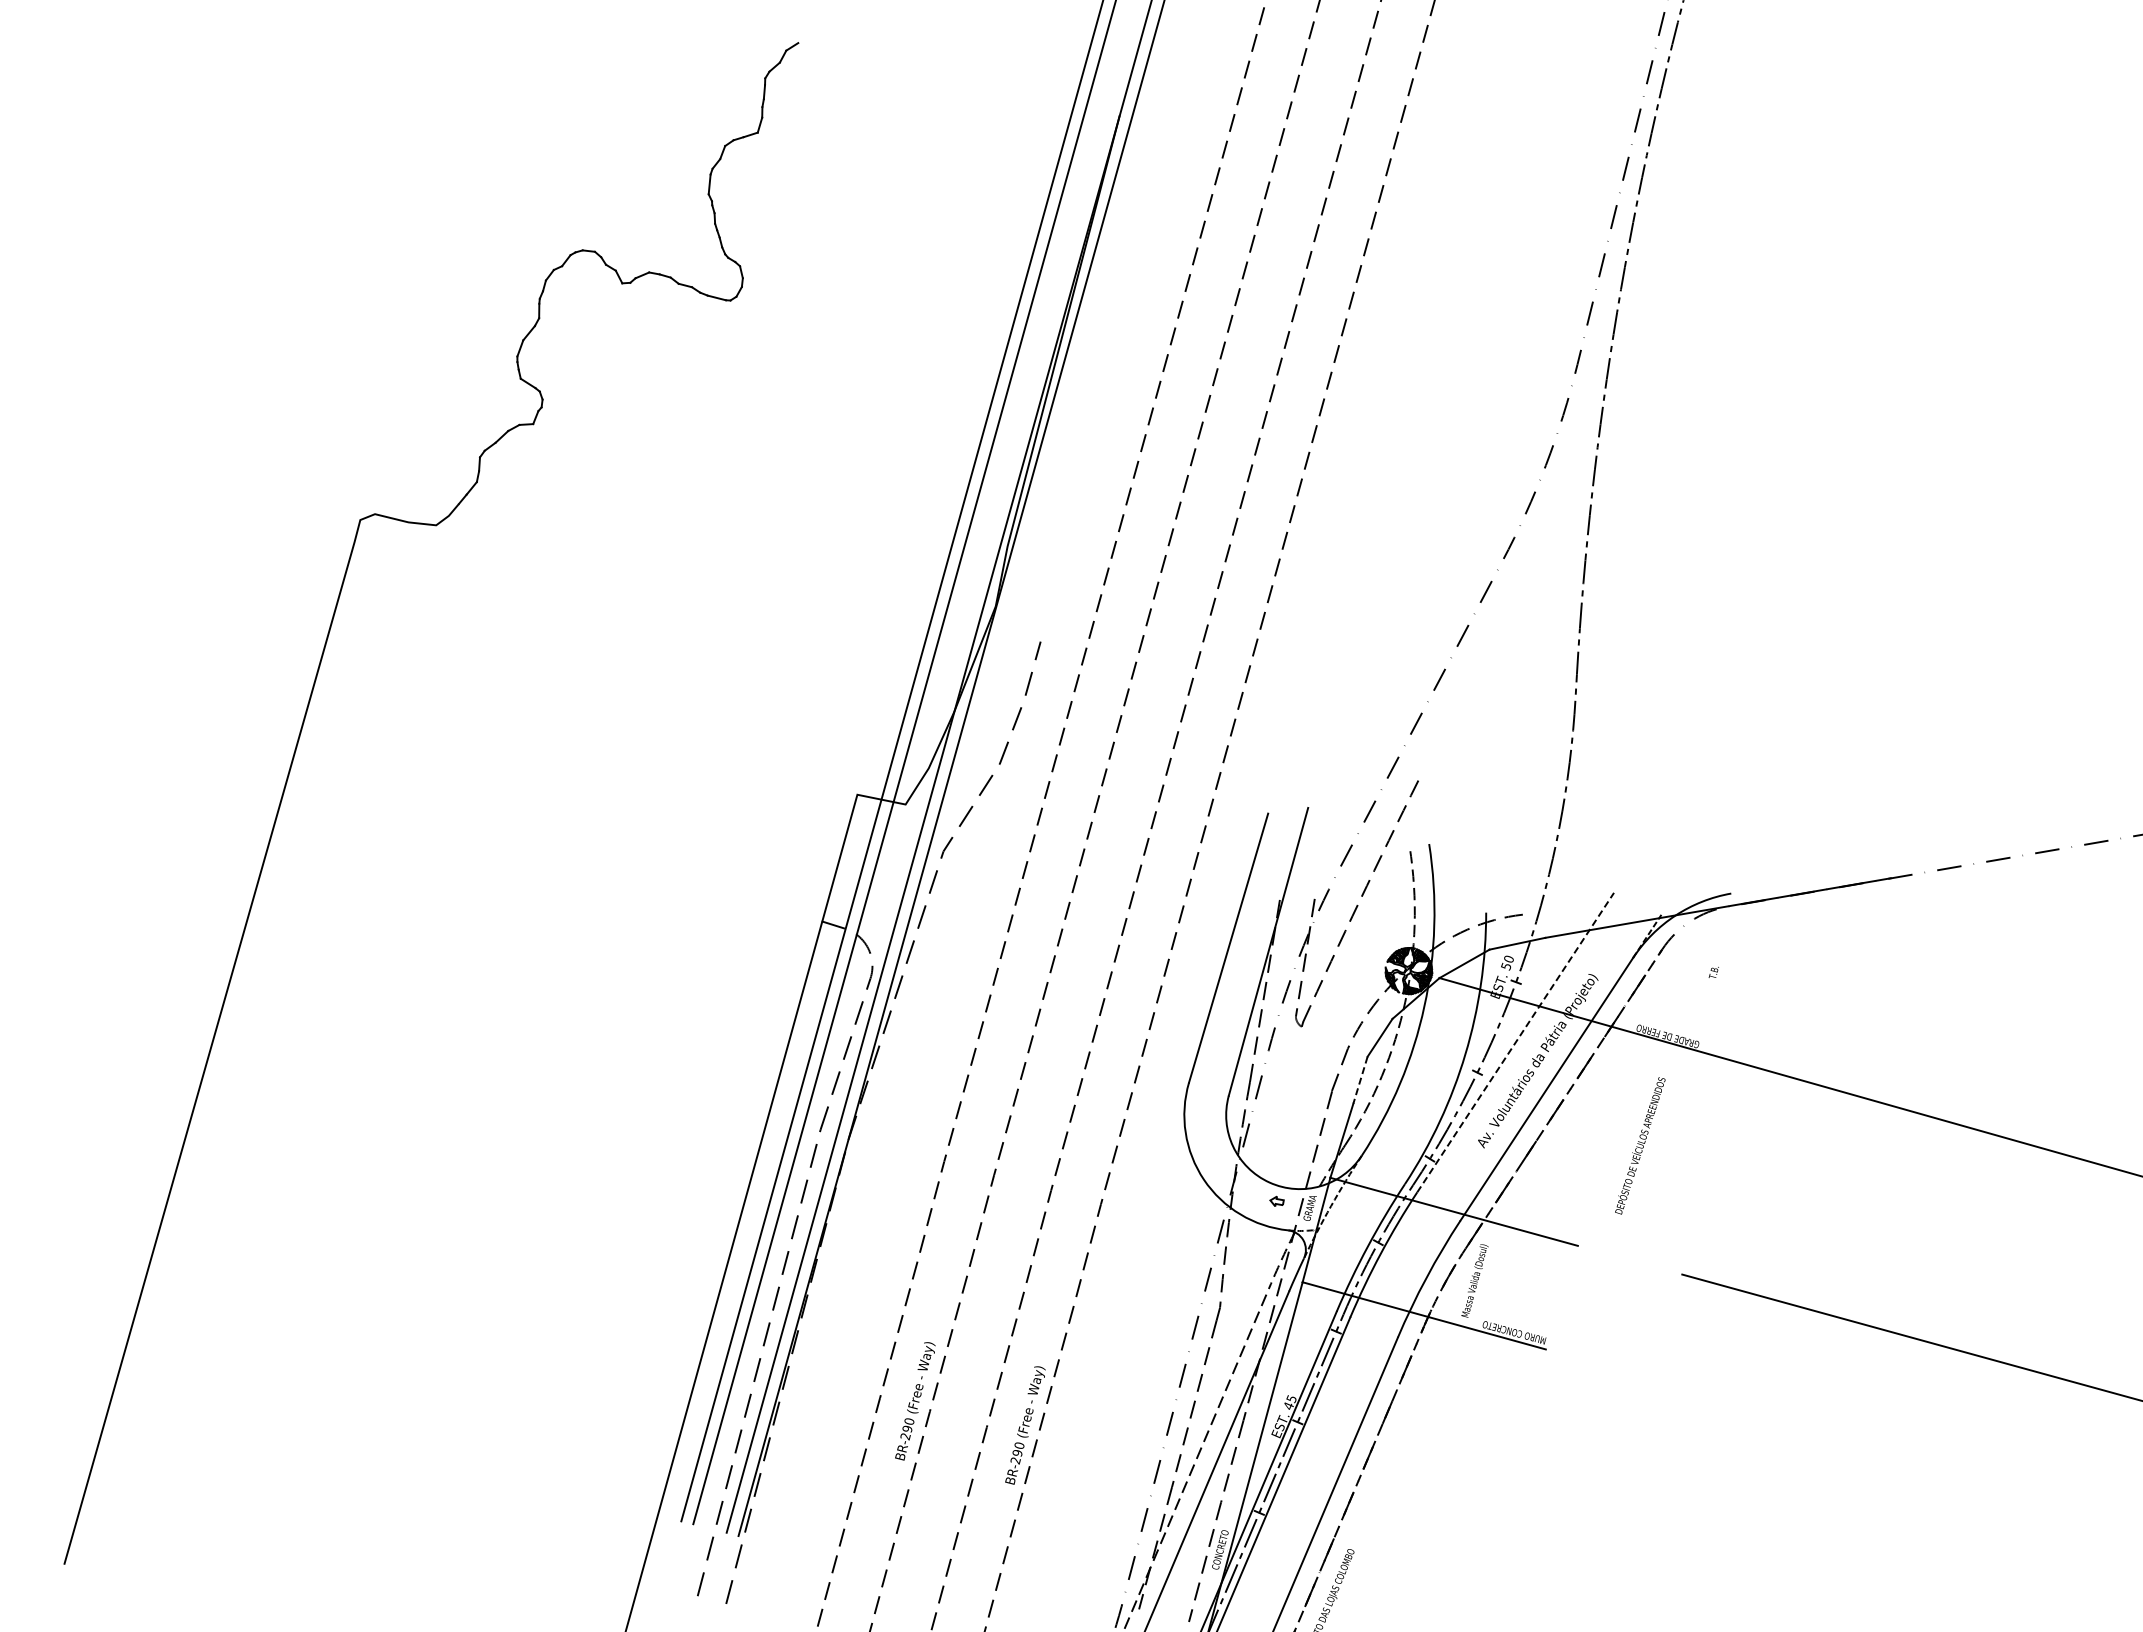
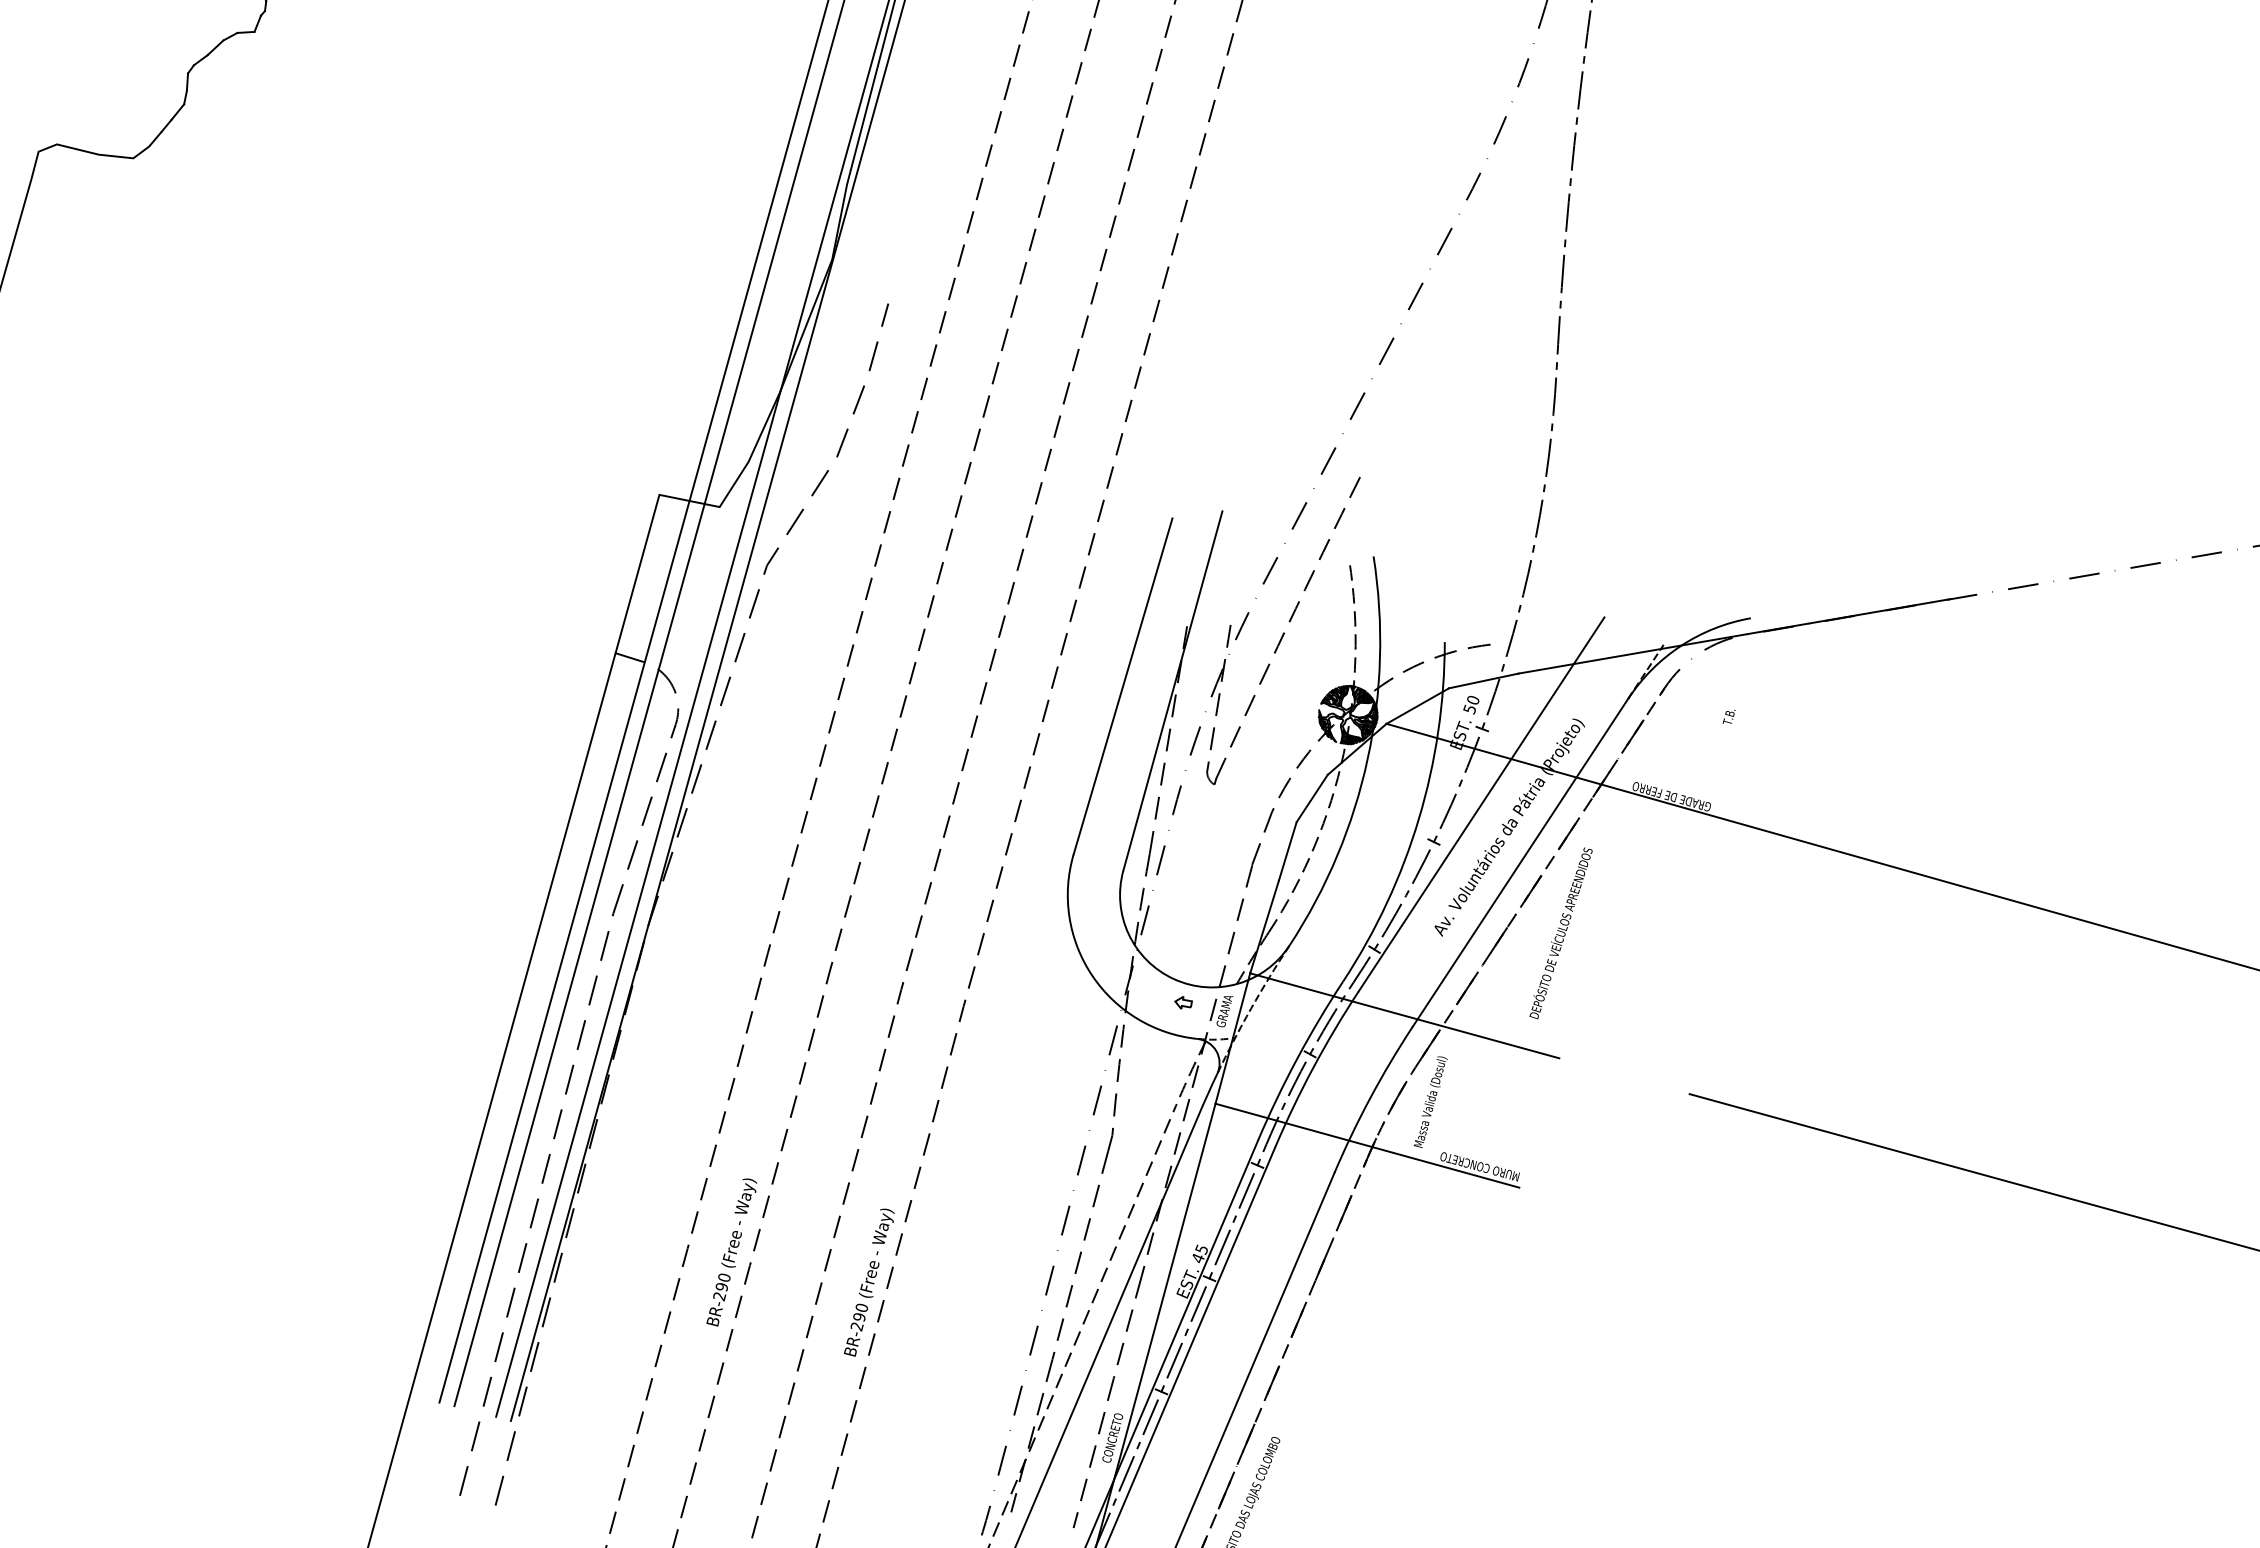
line: (1515, 1042) -> (1481, 804), dashed -> solid
line: (1360, 1080) -> (1287, 851), dashed -> solid
text: (1640, 1145) -> (1561, 932), moved

